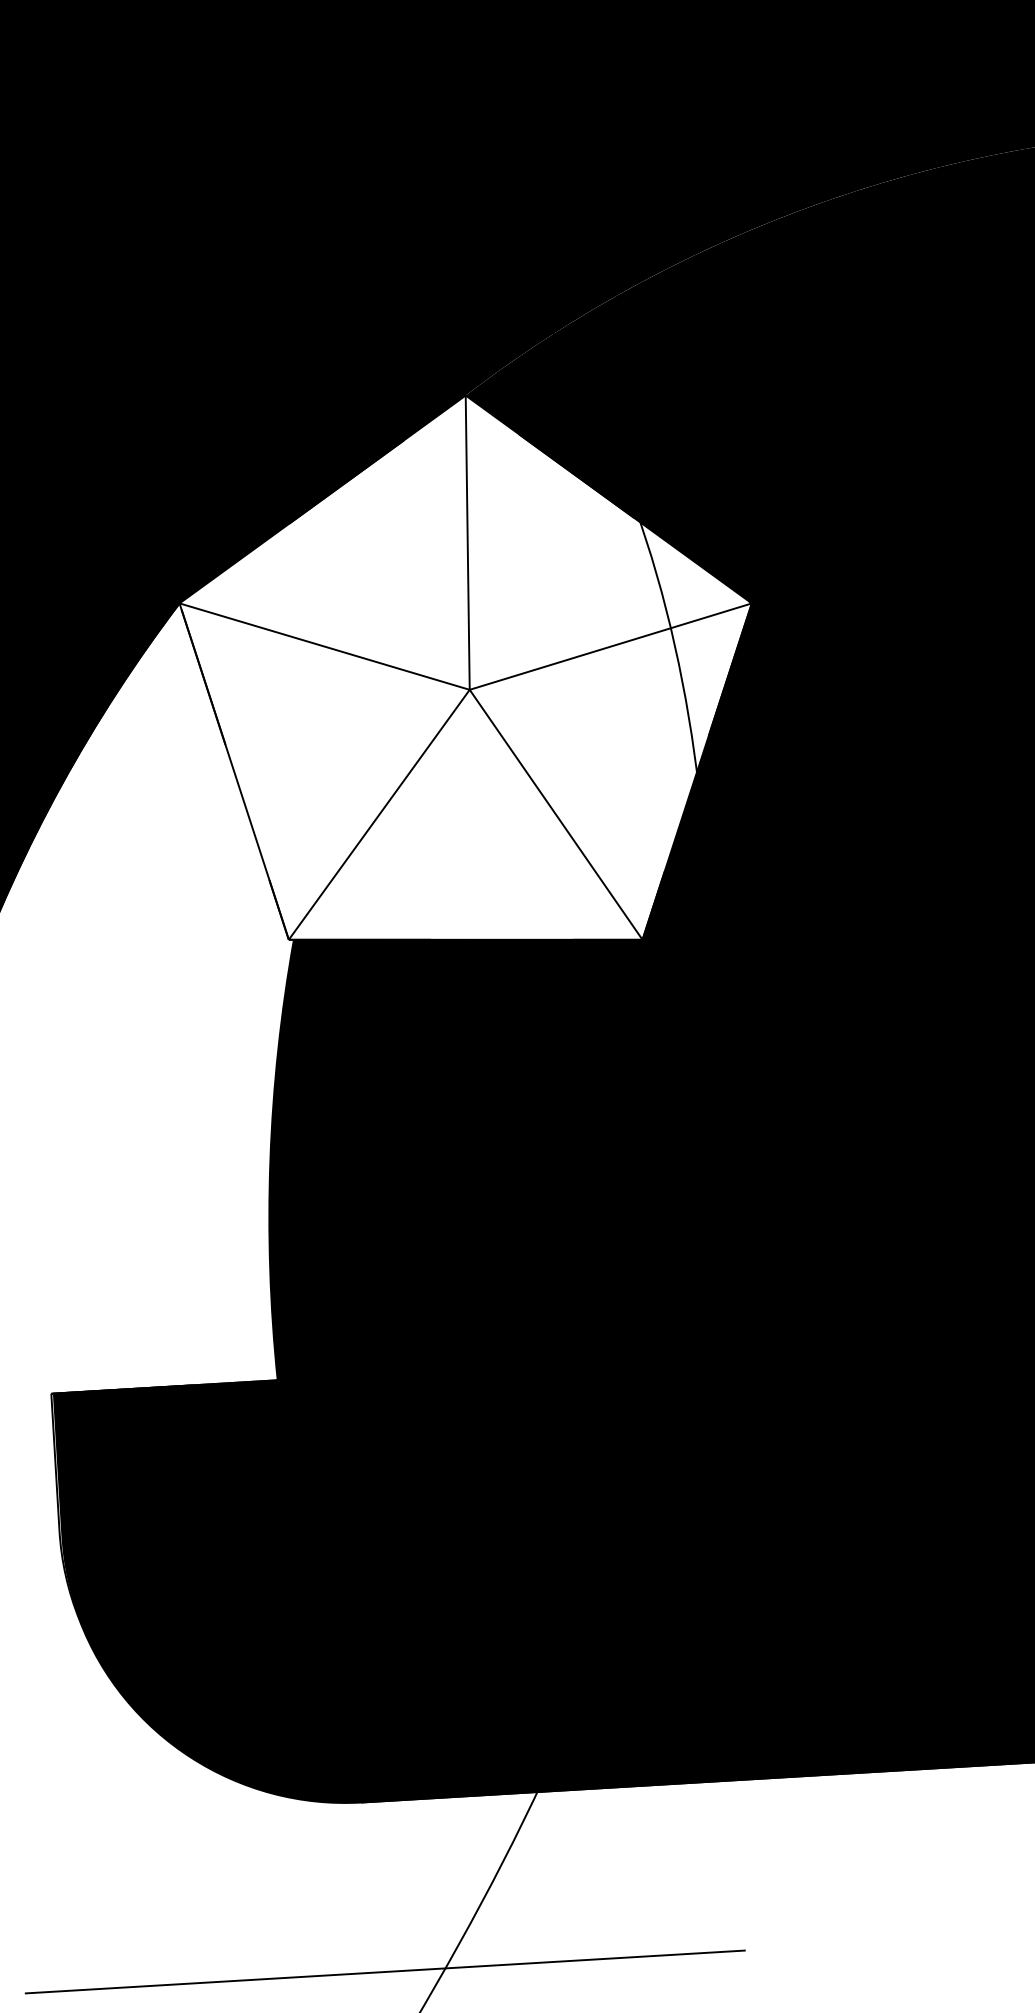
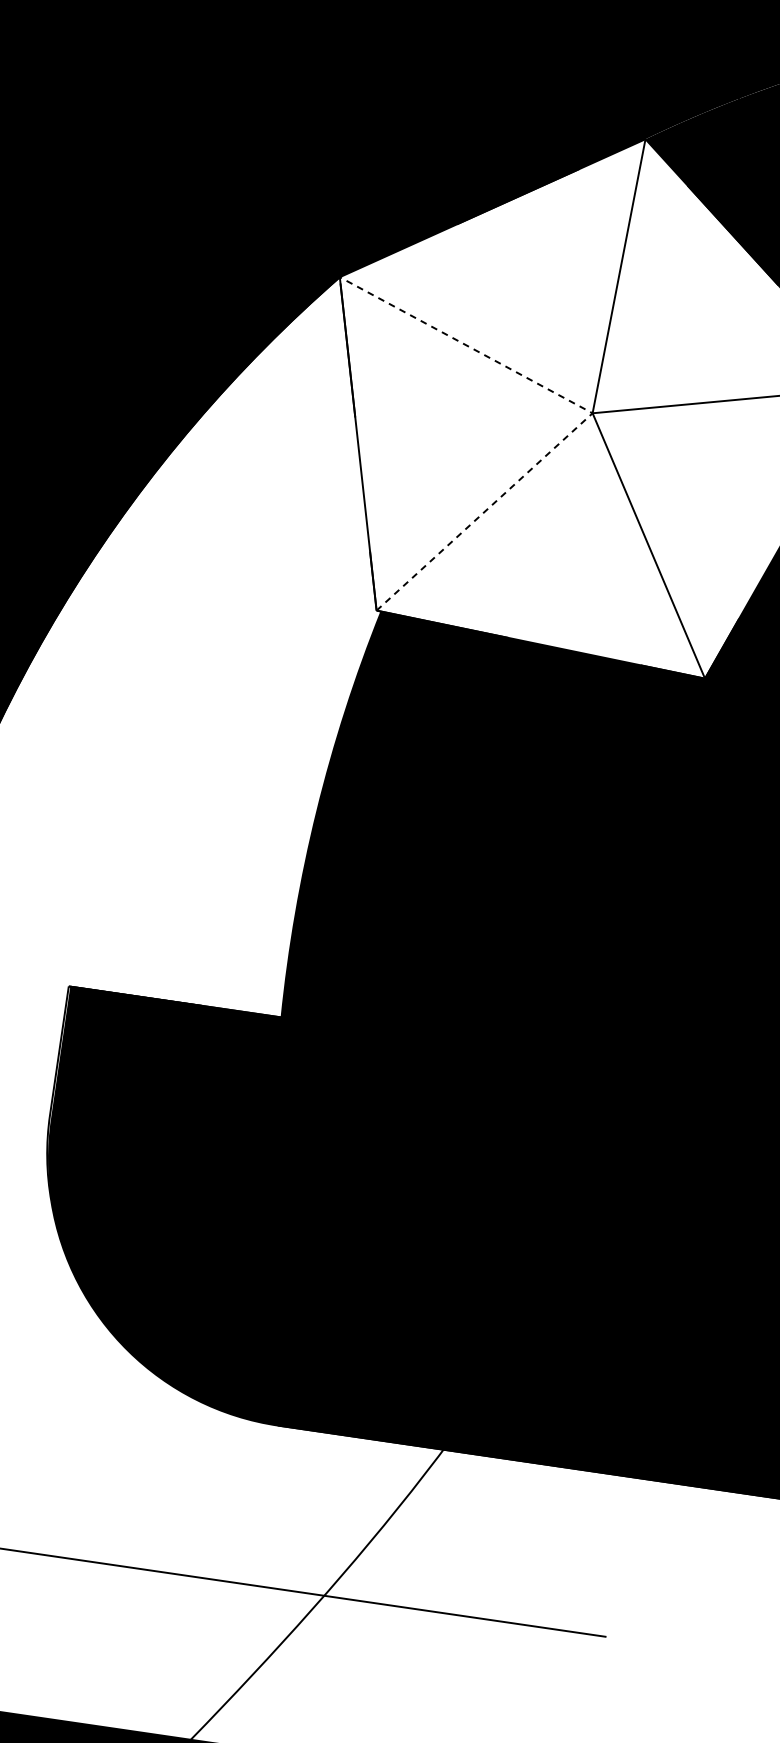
line: (468, 691) -> (591, 414), solid -> dashed

